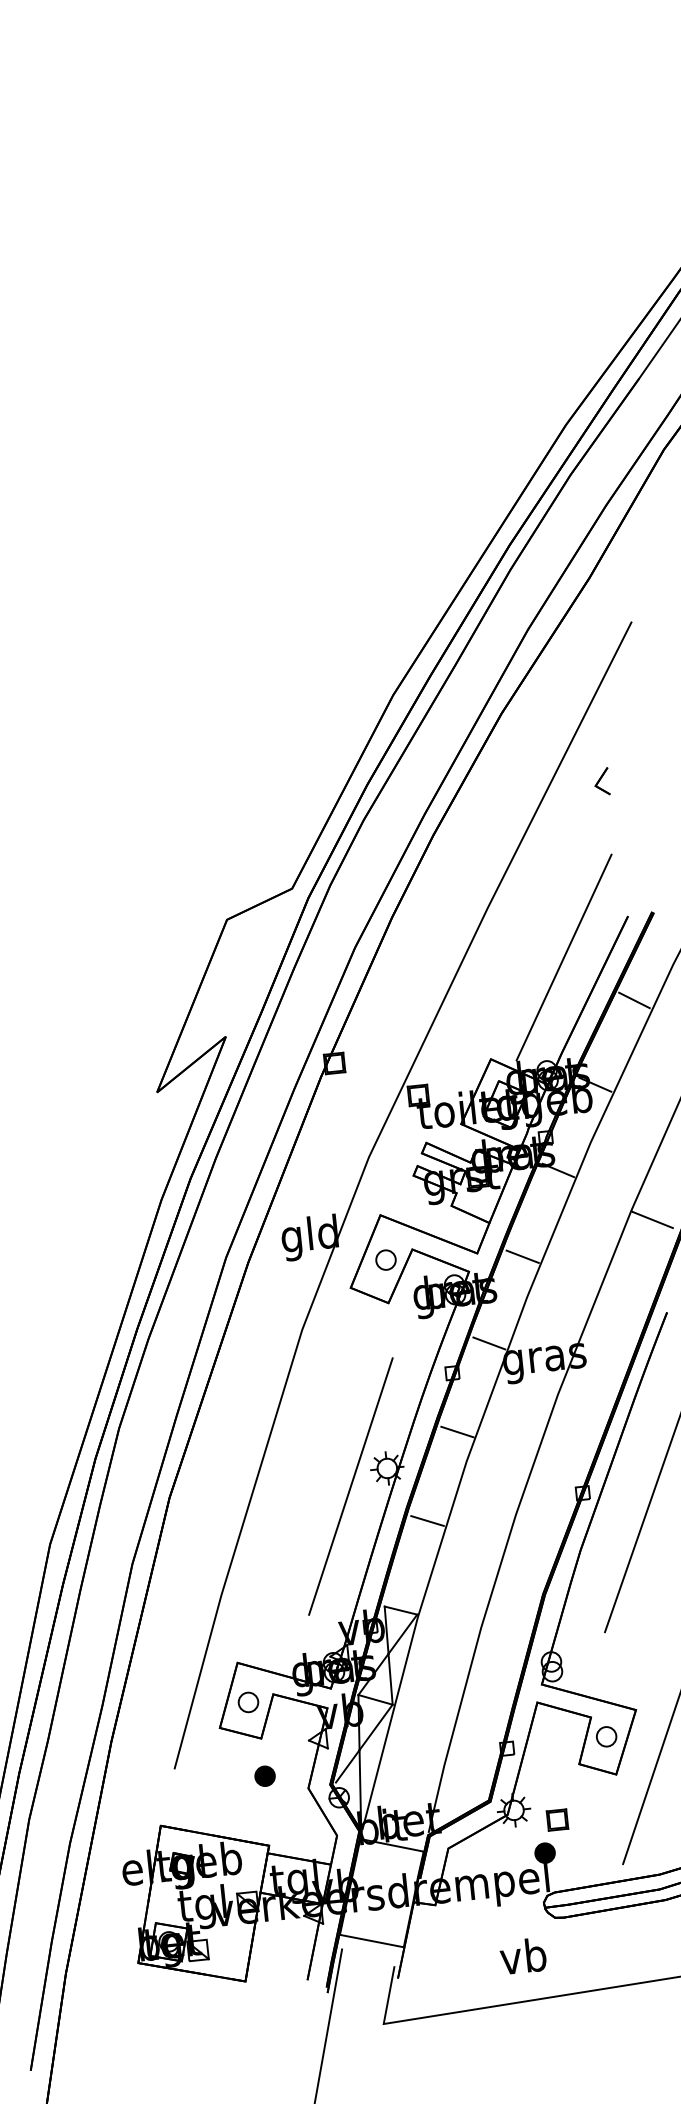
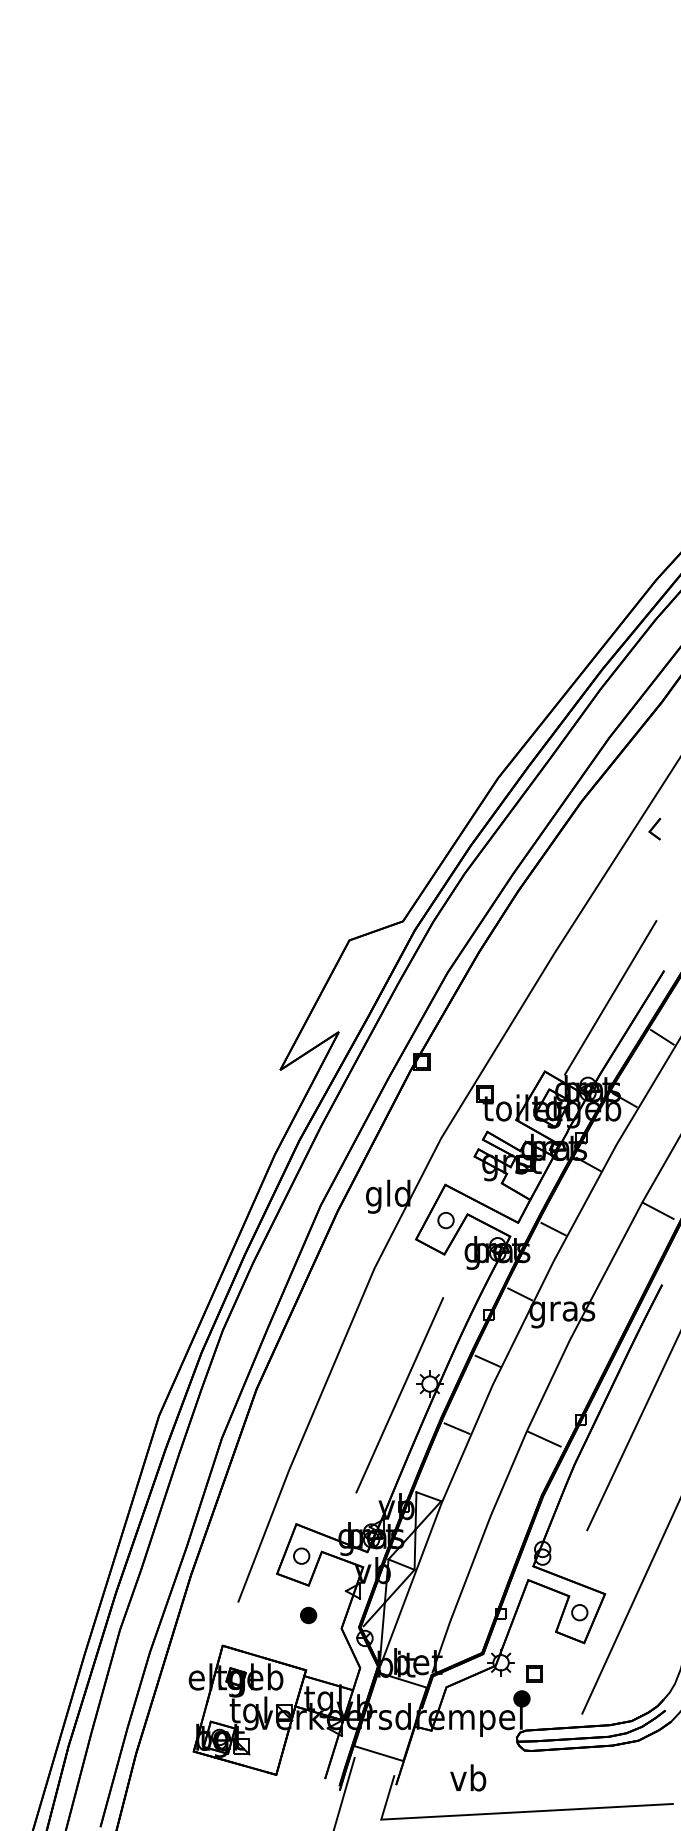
part: (601, 782) -> (654, 829), moved
line: (539, 1521) -> (544, 1438), added
text: (523, 1955) -> (468, 1777), moved

